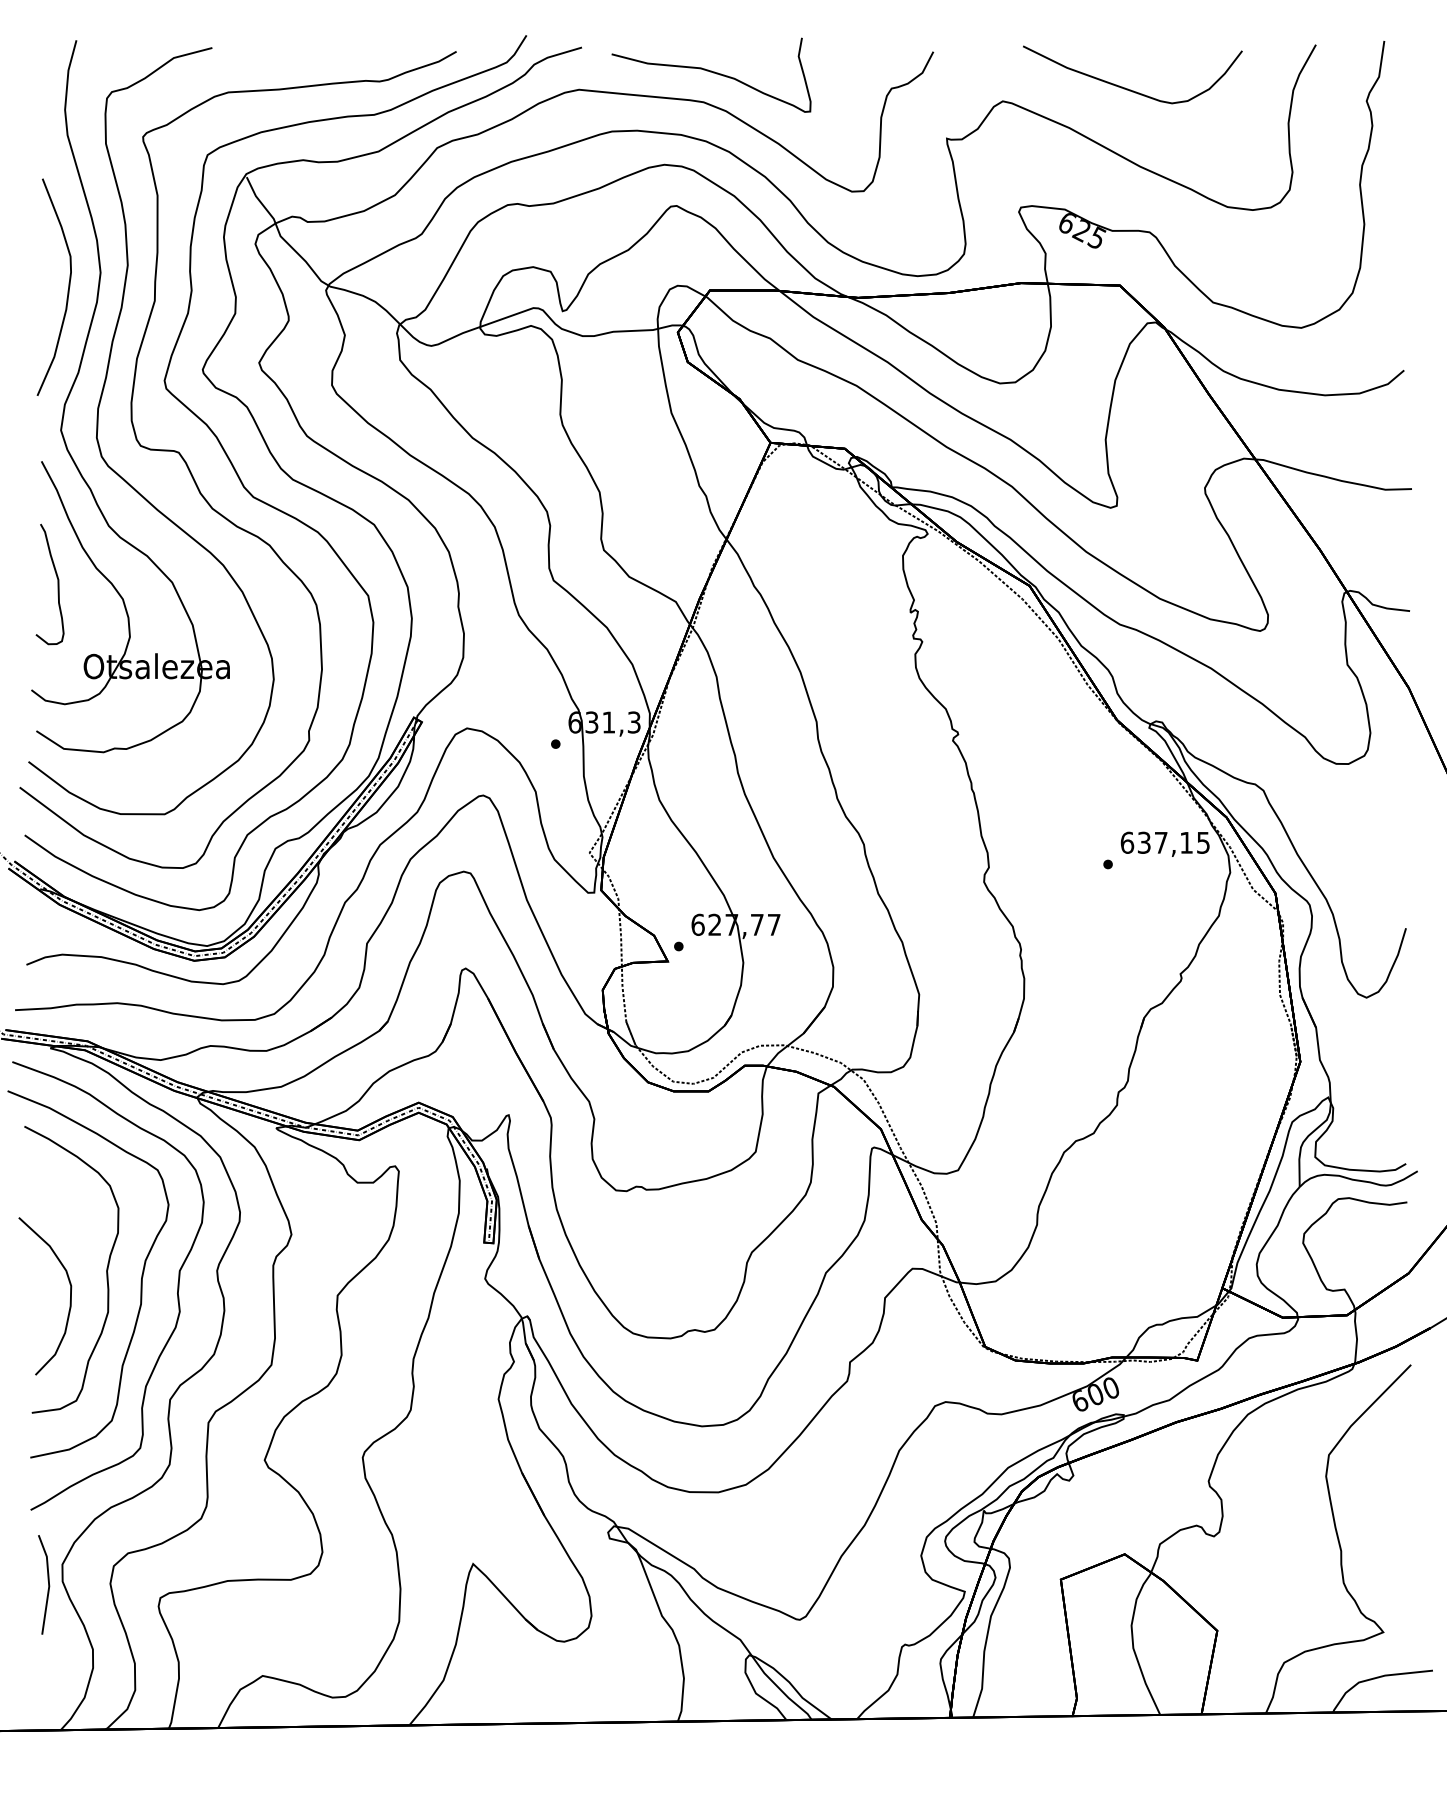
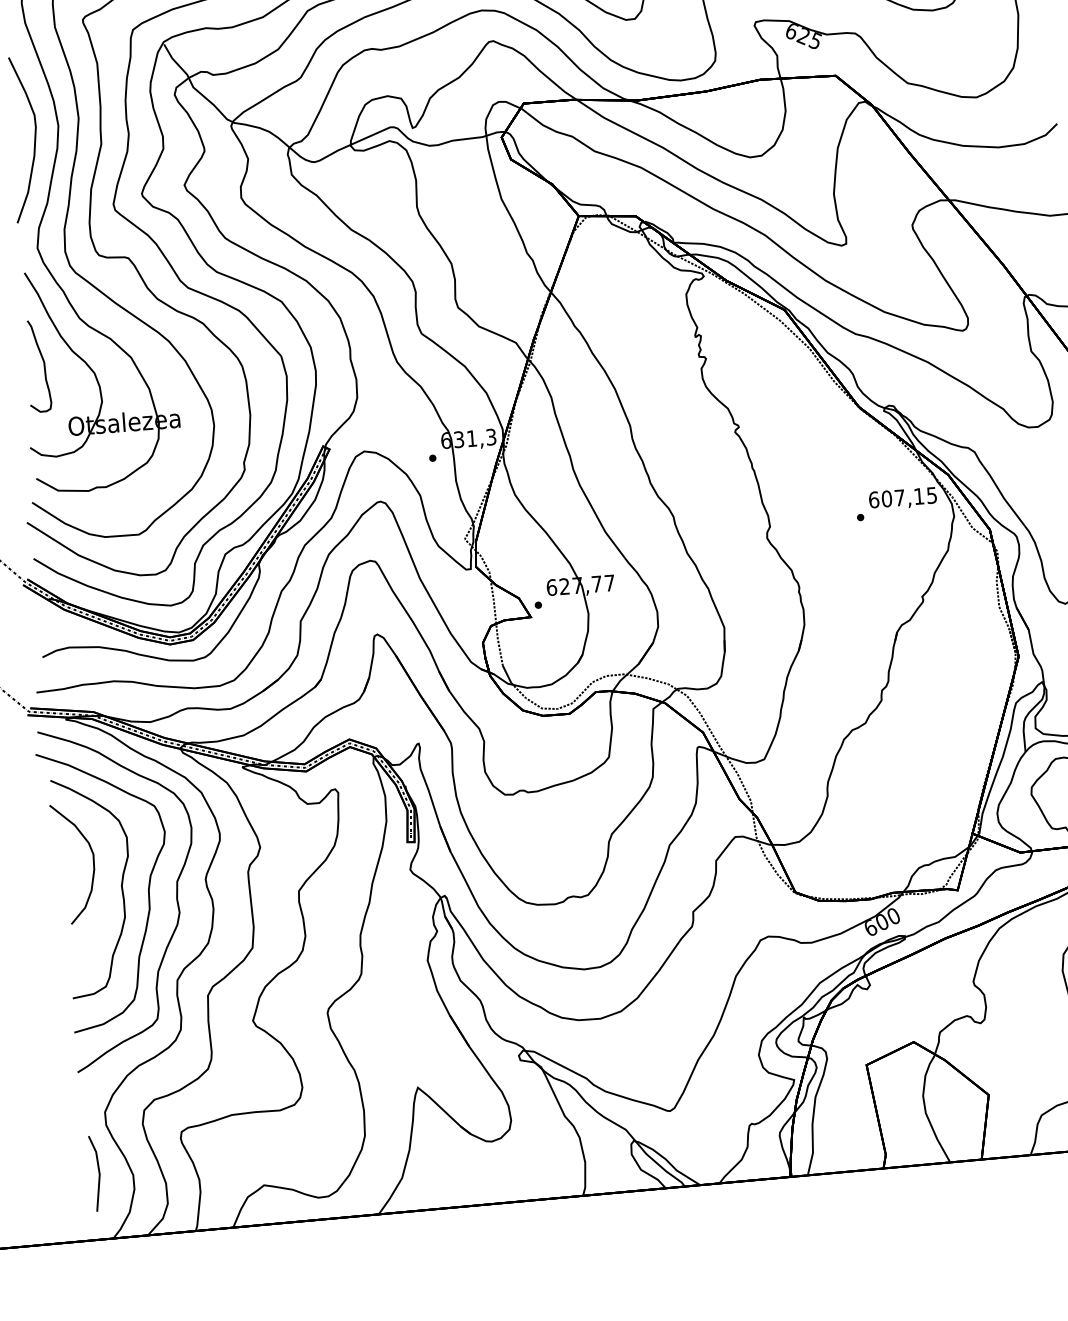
text: (1143, 842) -> (886, 498), 637,15 -> 607,15
curve: (69, 1302) -> (93, 867), moved
line: (48, 1584) -> (99, 1173), moved

